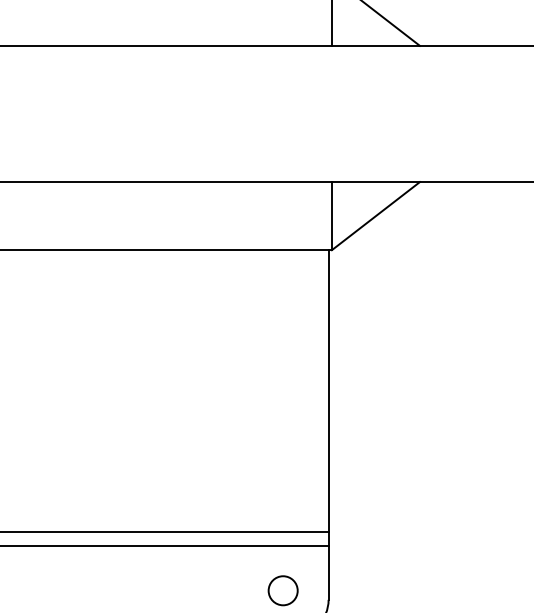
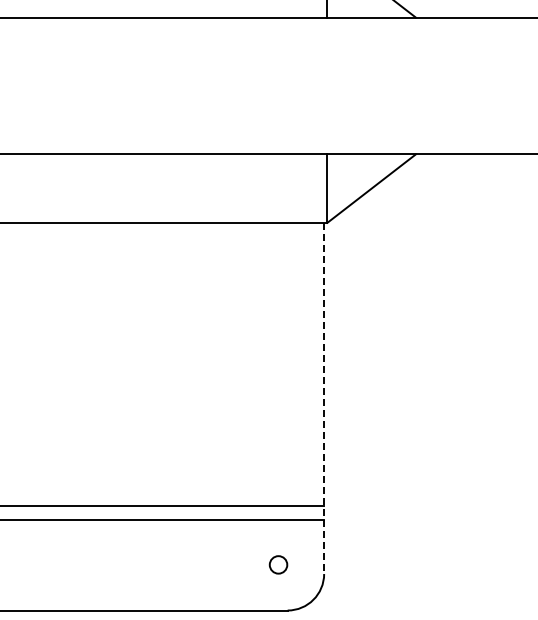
line: (328, 425) -> (324, 398), solid -> dashed
circle: (283, 590) -> (278, 564), size x0.6

